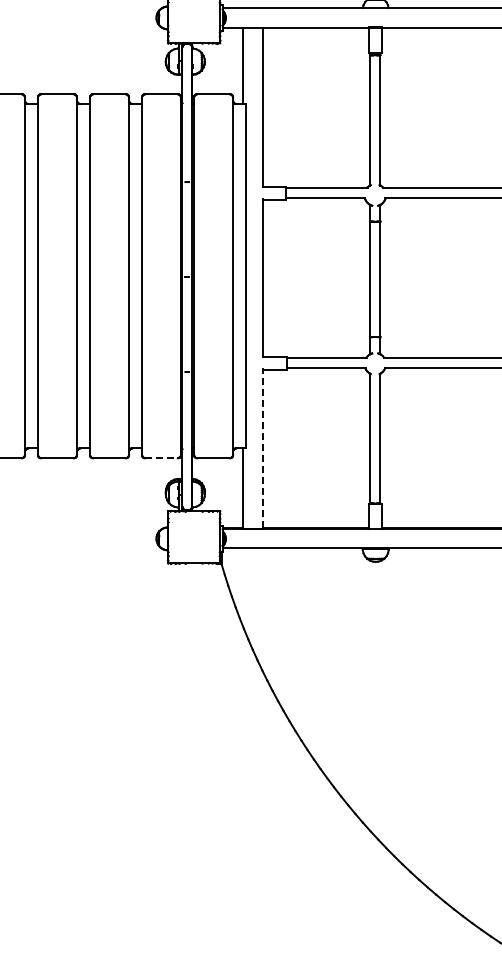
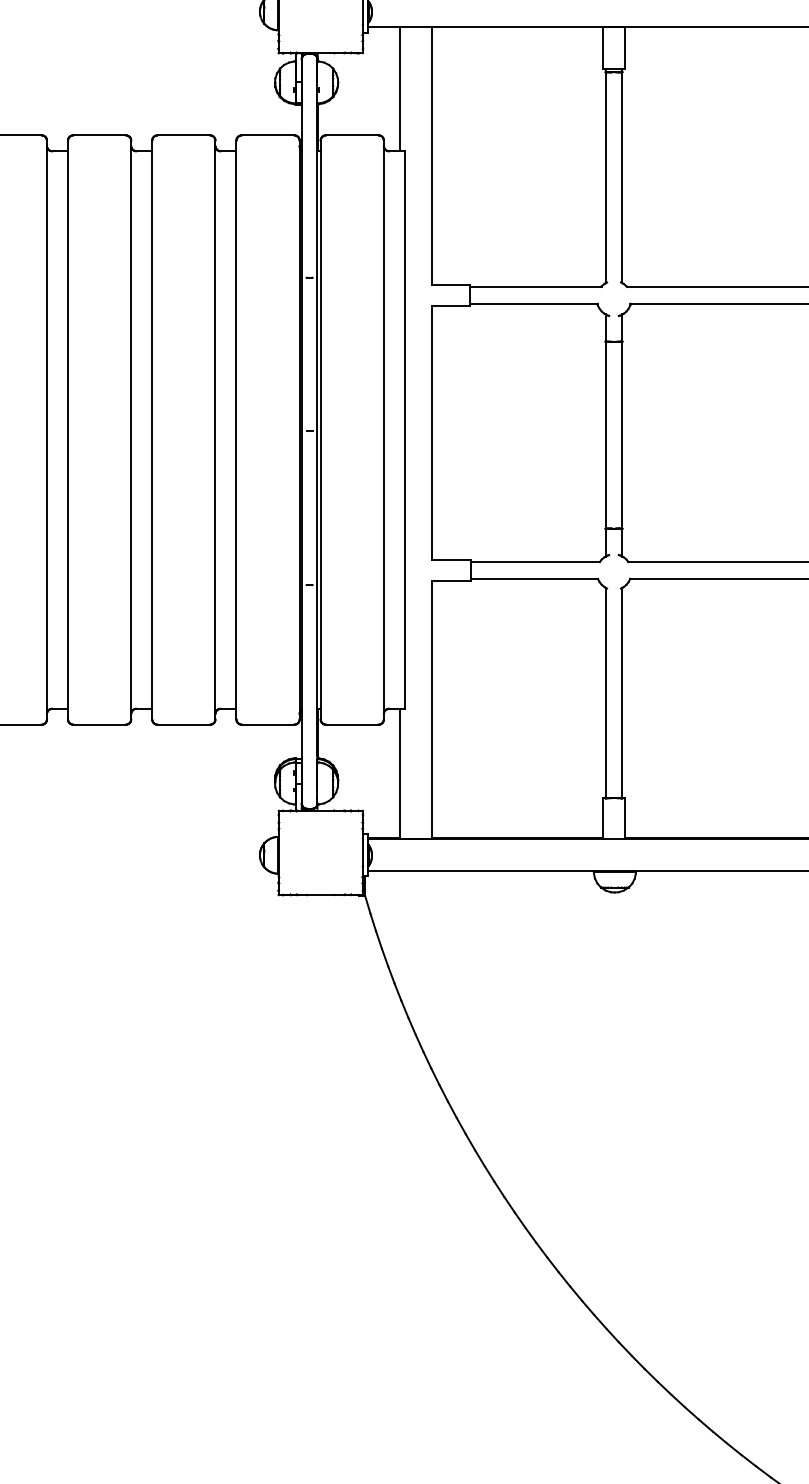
line: (262, 448) -> (431, 709), dashed -> solid
line: (162, 458) -> (269, 725), dashed -> solid

